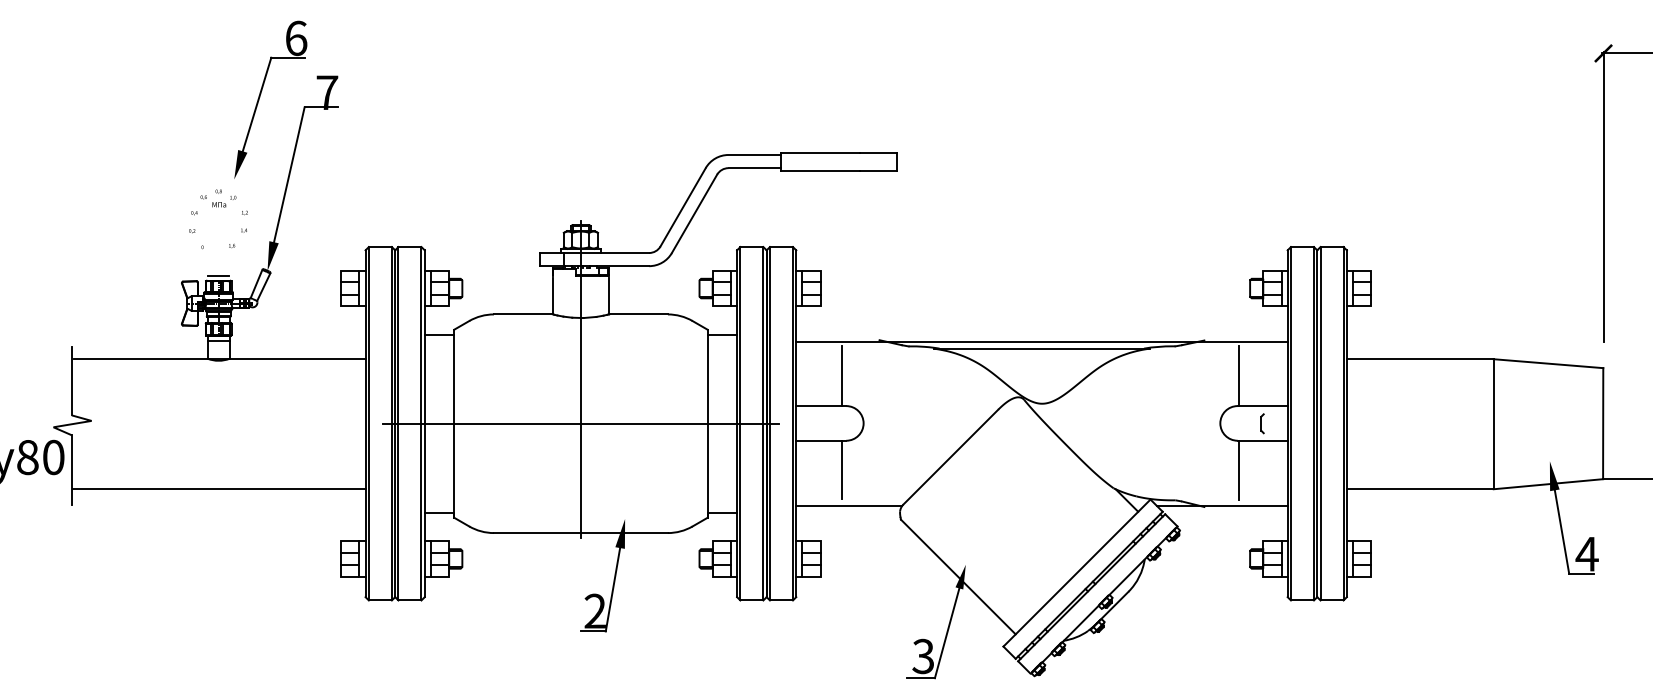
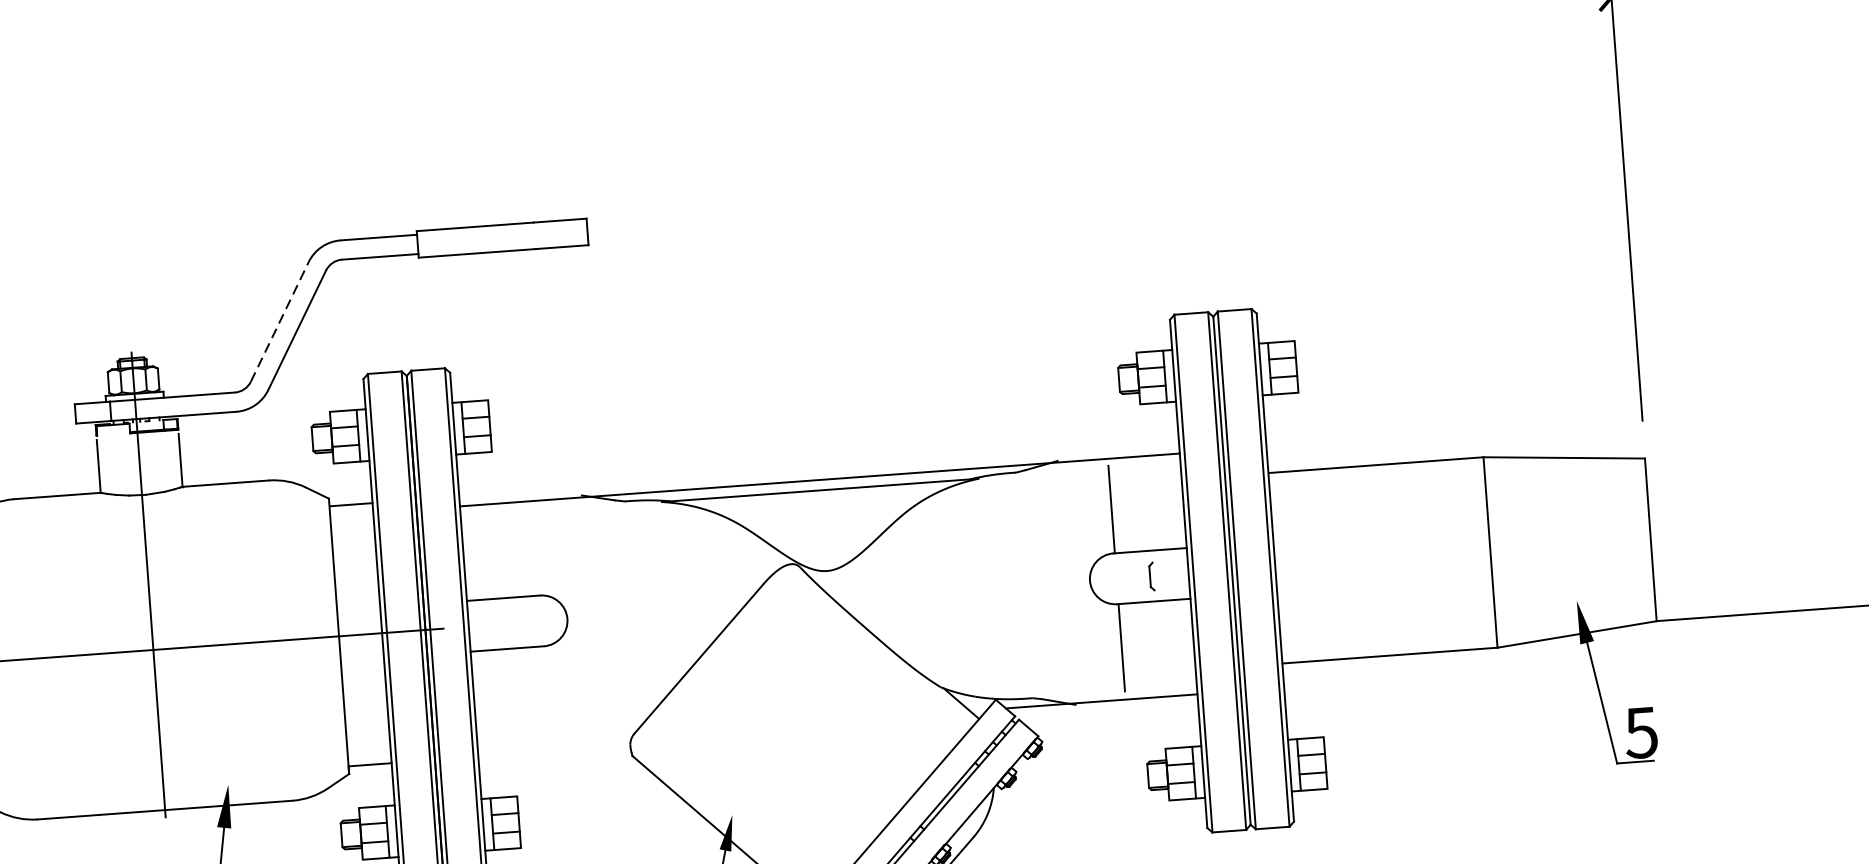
line: (683, 206) -> (280, 320), solid -> dashed
line: (842, 376) -> (531, 552), removed
line: (842, 470) -> (541, 690), removed
line: (849, 505) -> (555, 740), removed
text: (1586, 554) -> (1640, 733), 4 -> 5

